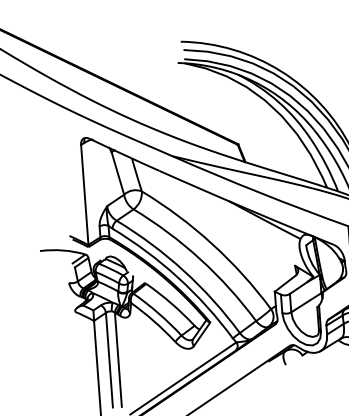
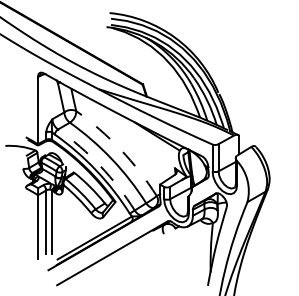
arc: (211, 243) -> (120, 149), solid -> dashed
arc: (183, 271) -> (100, 166), solid -> dashed

